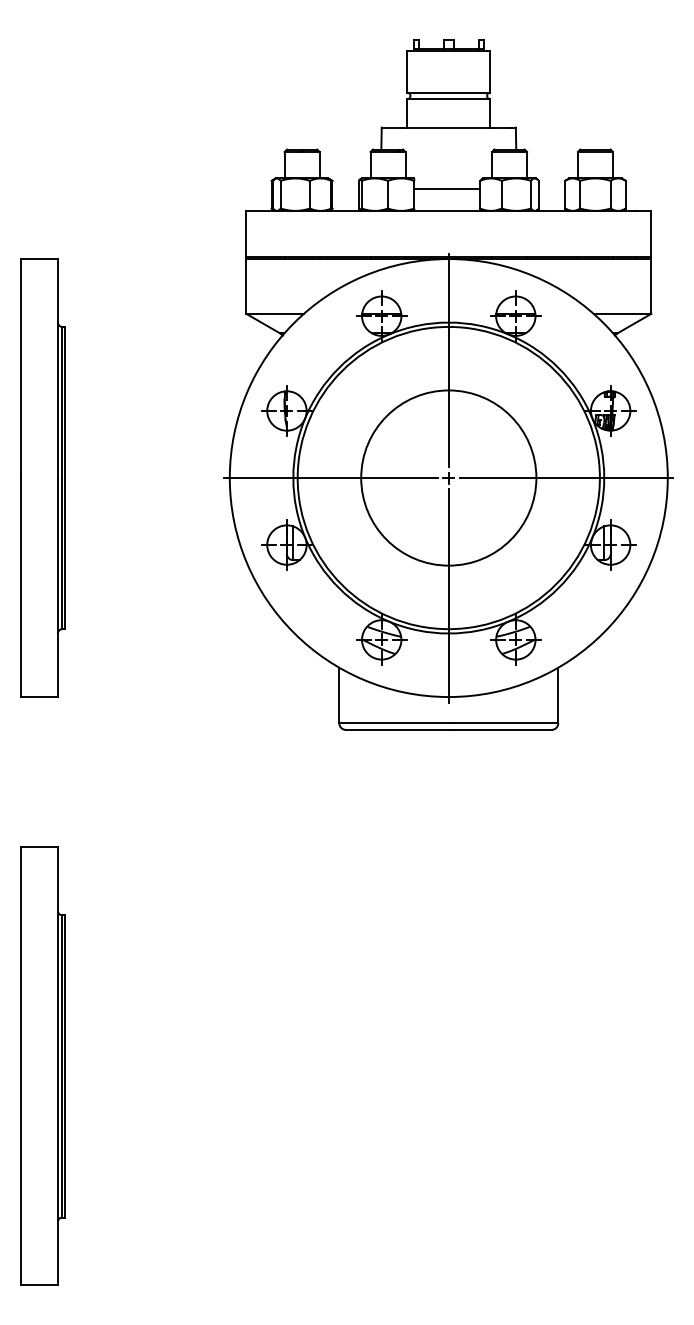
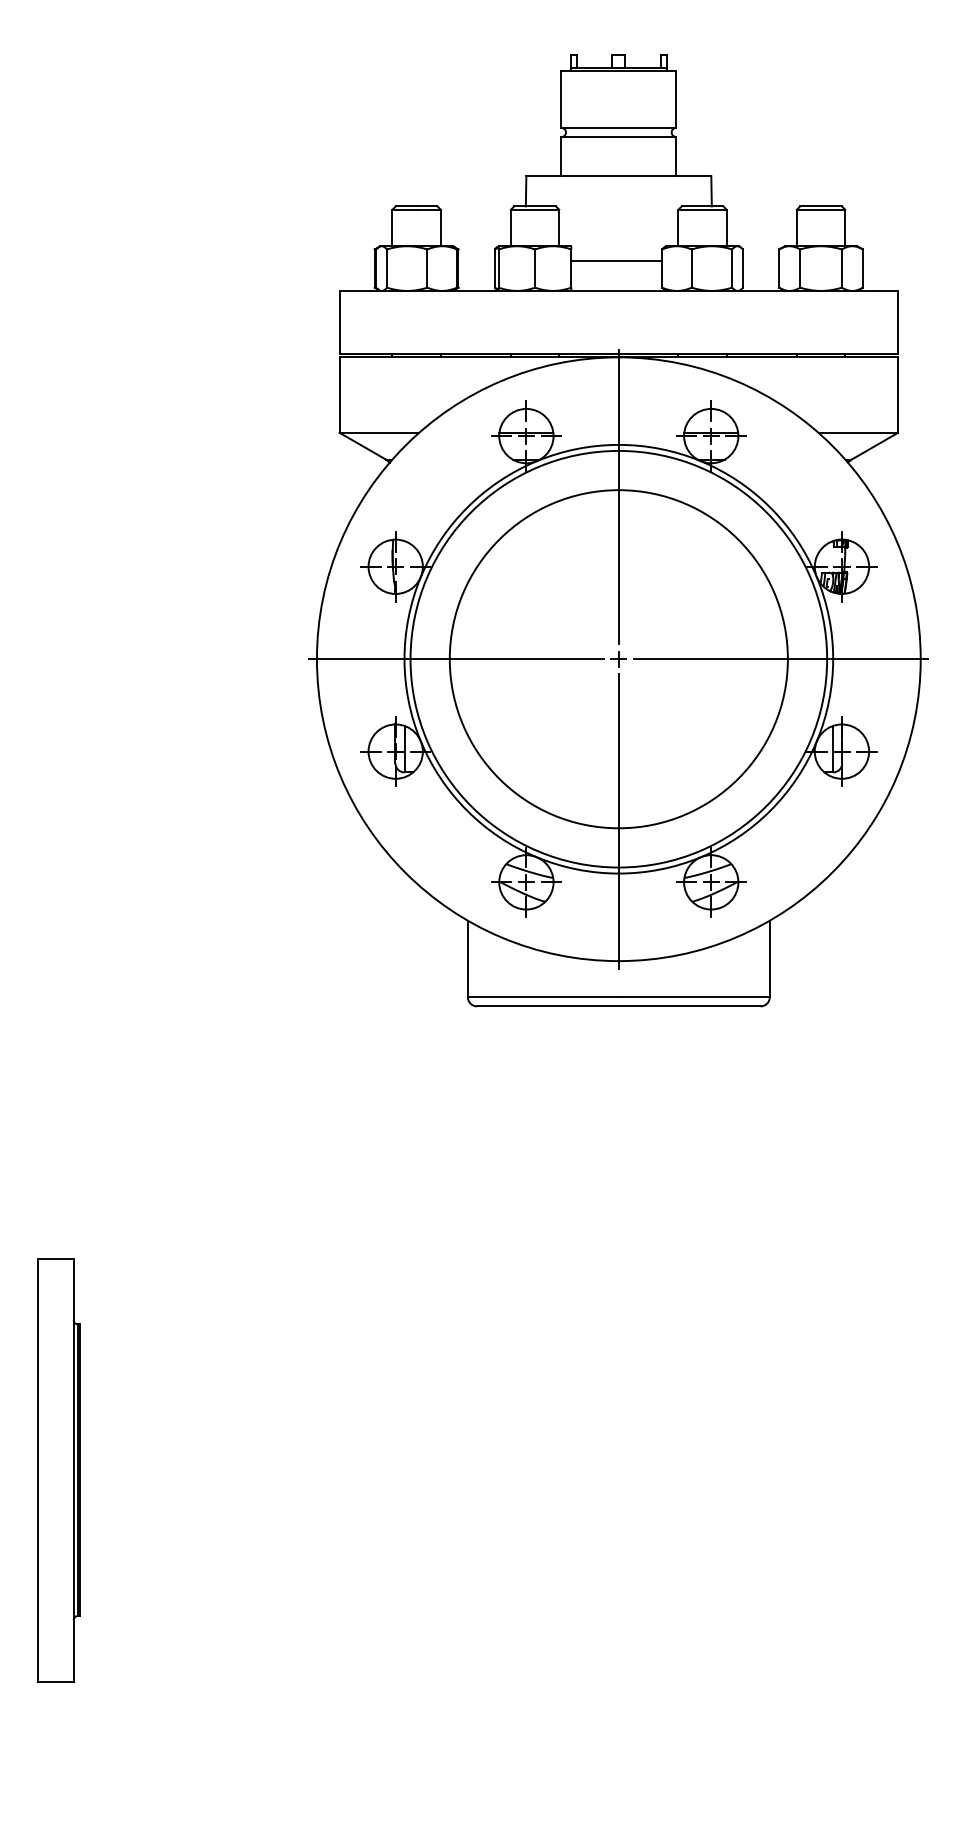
part: (42, 477) -> (58, 658), removed
circle: (448, 477) -> (618, 658), size x1.4
part: (42, 1065) -> (58, 1469), size x0.7

